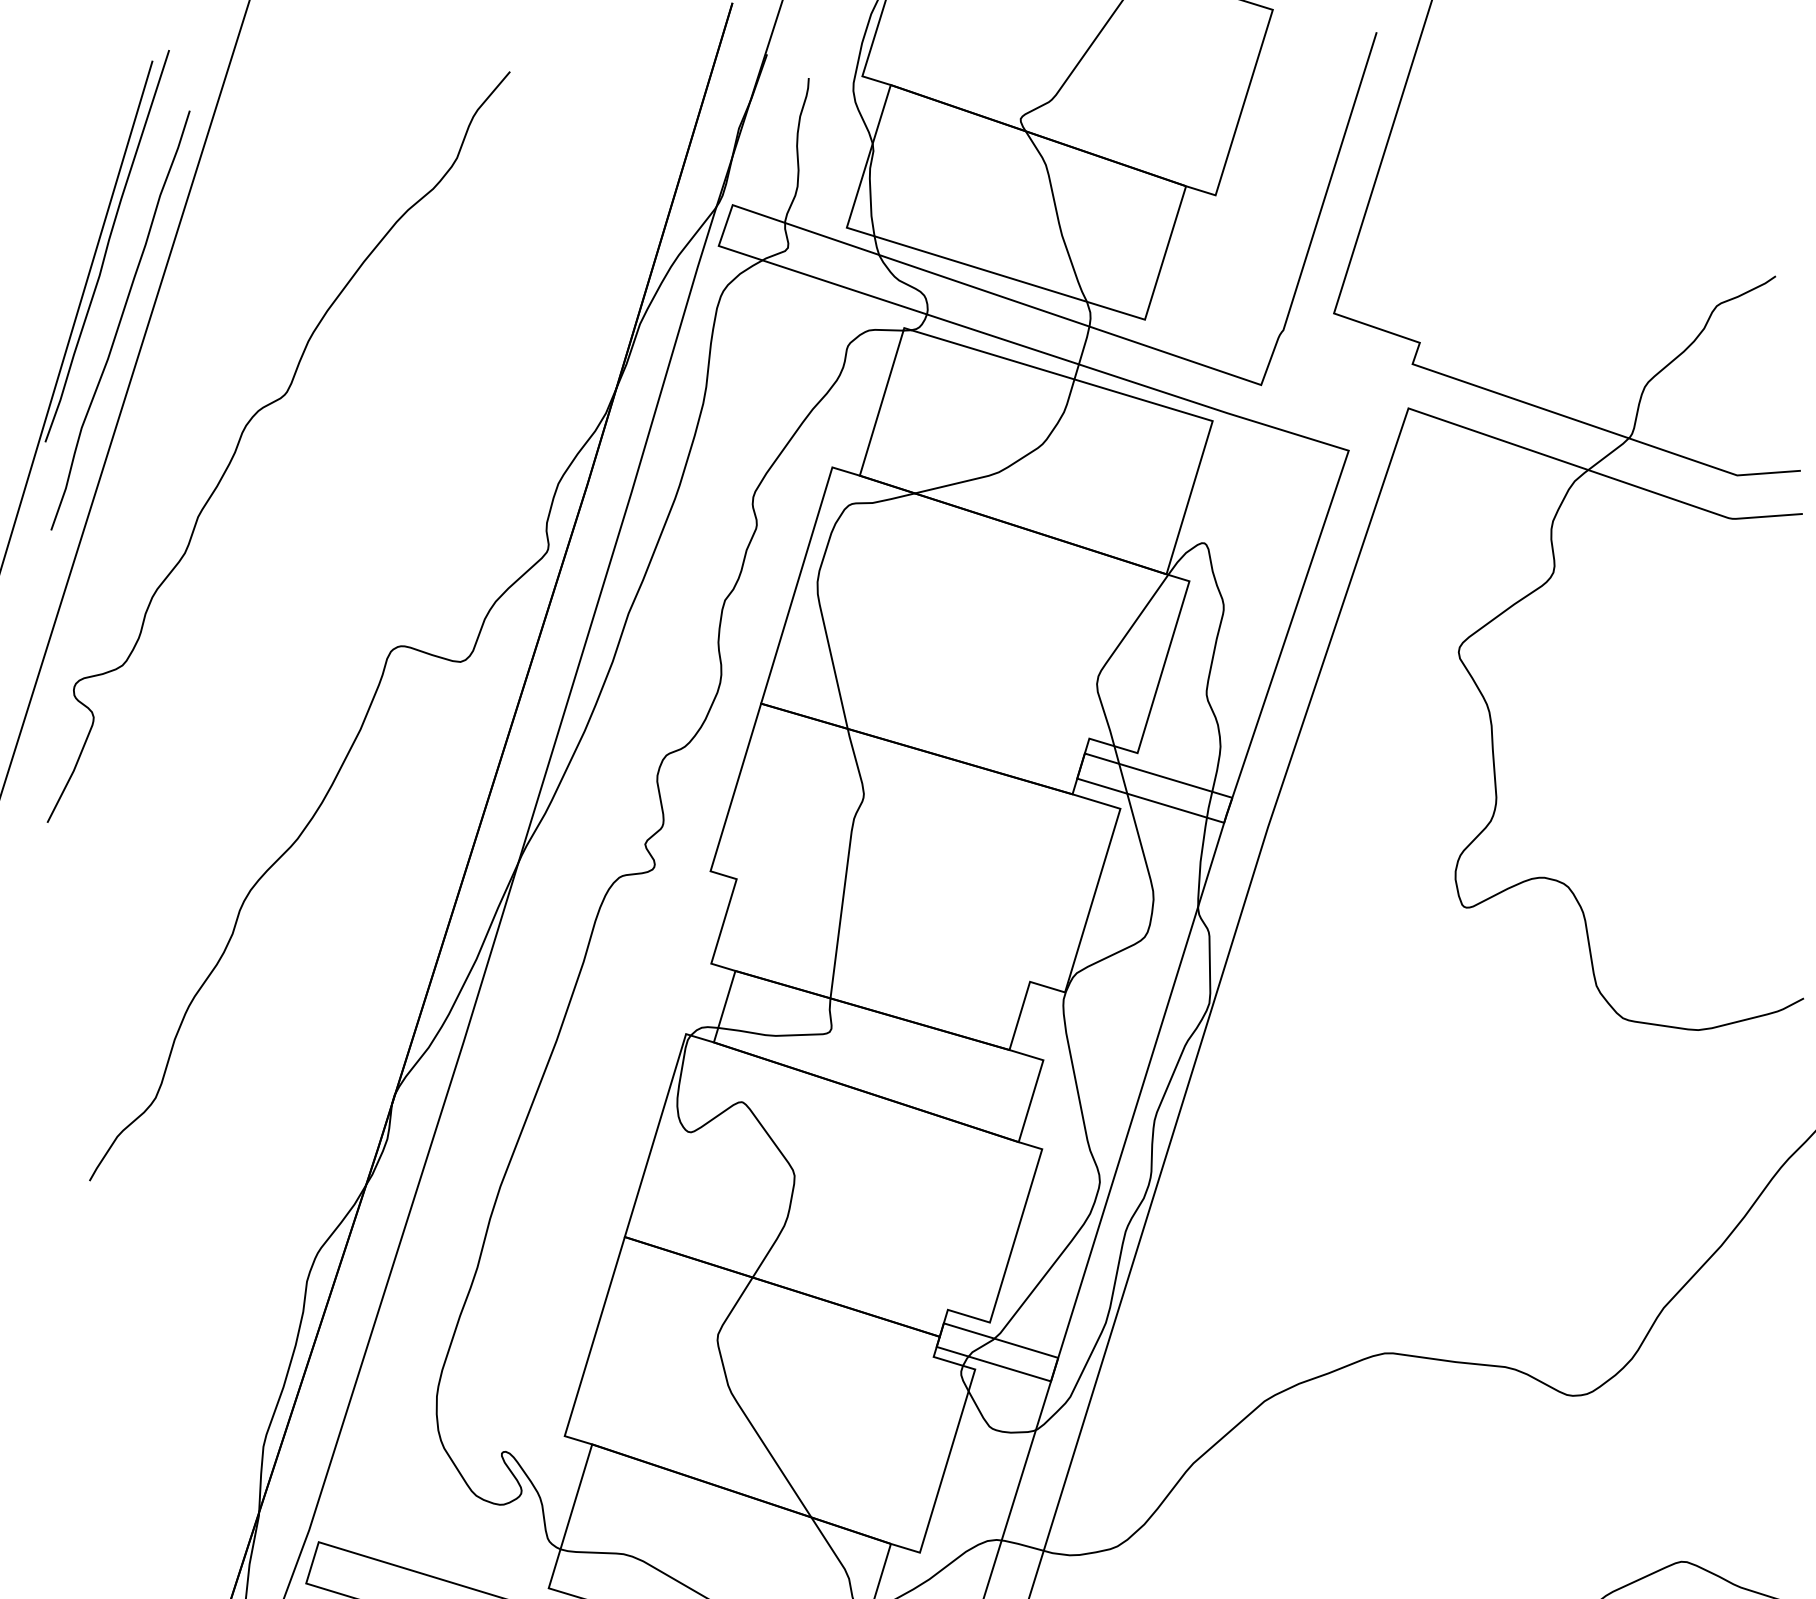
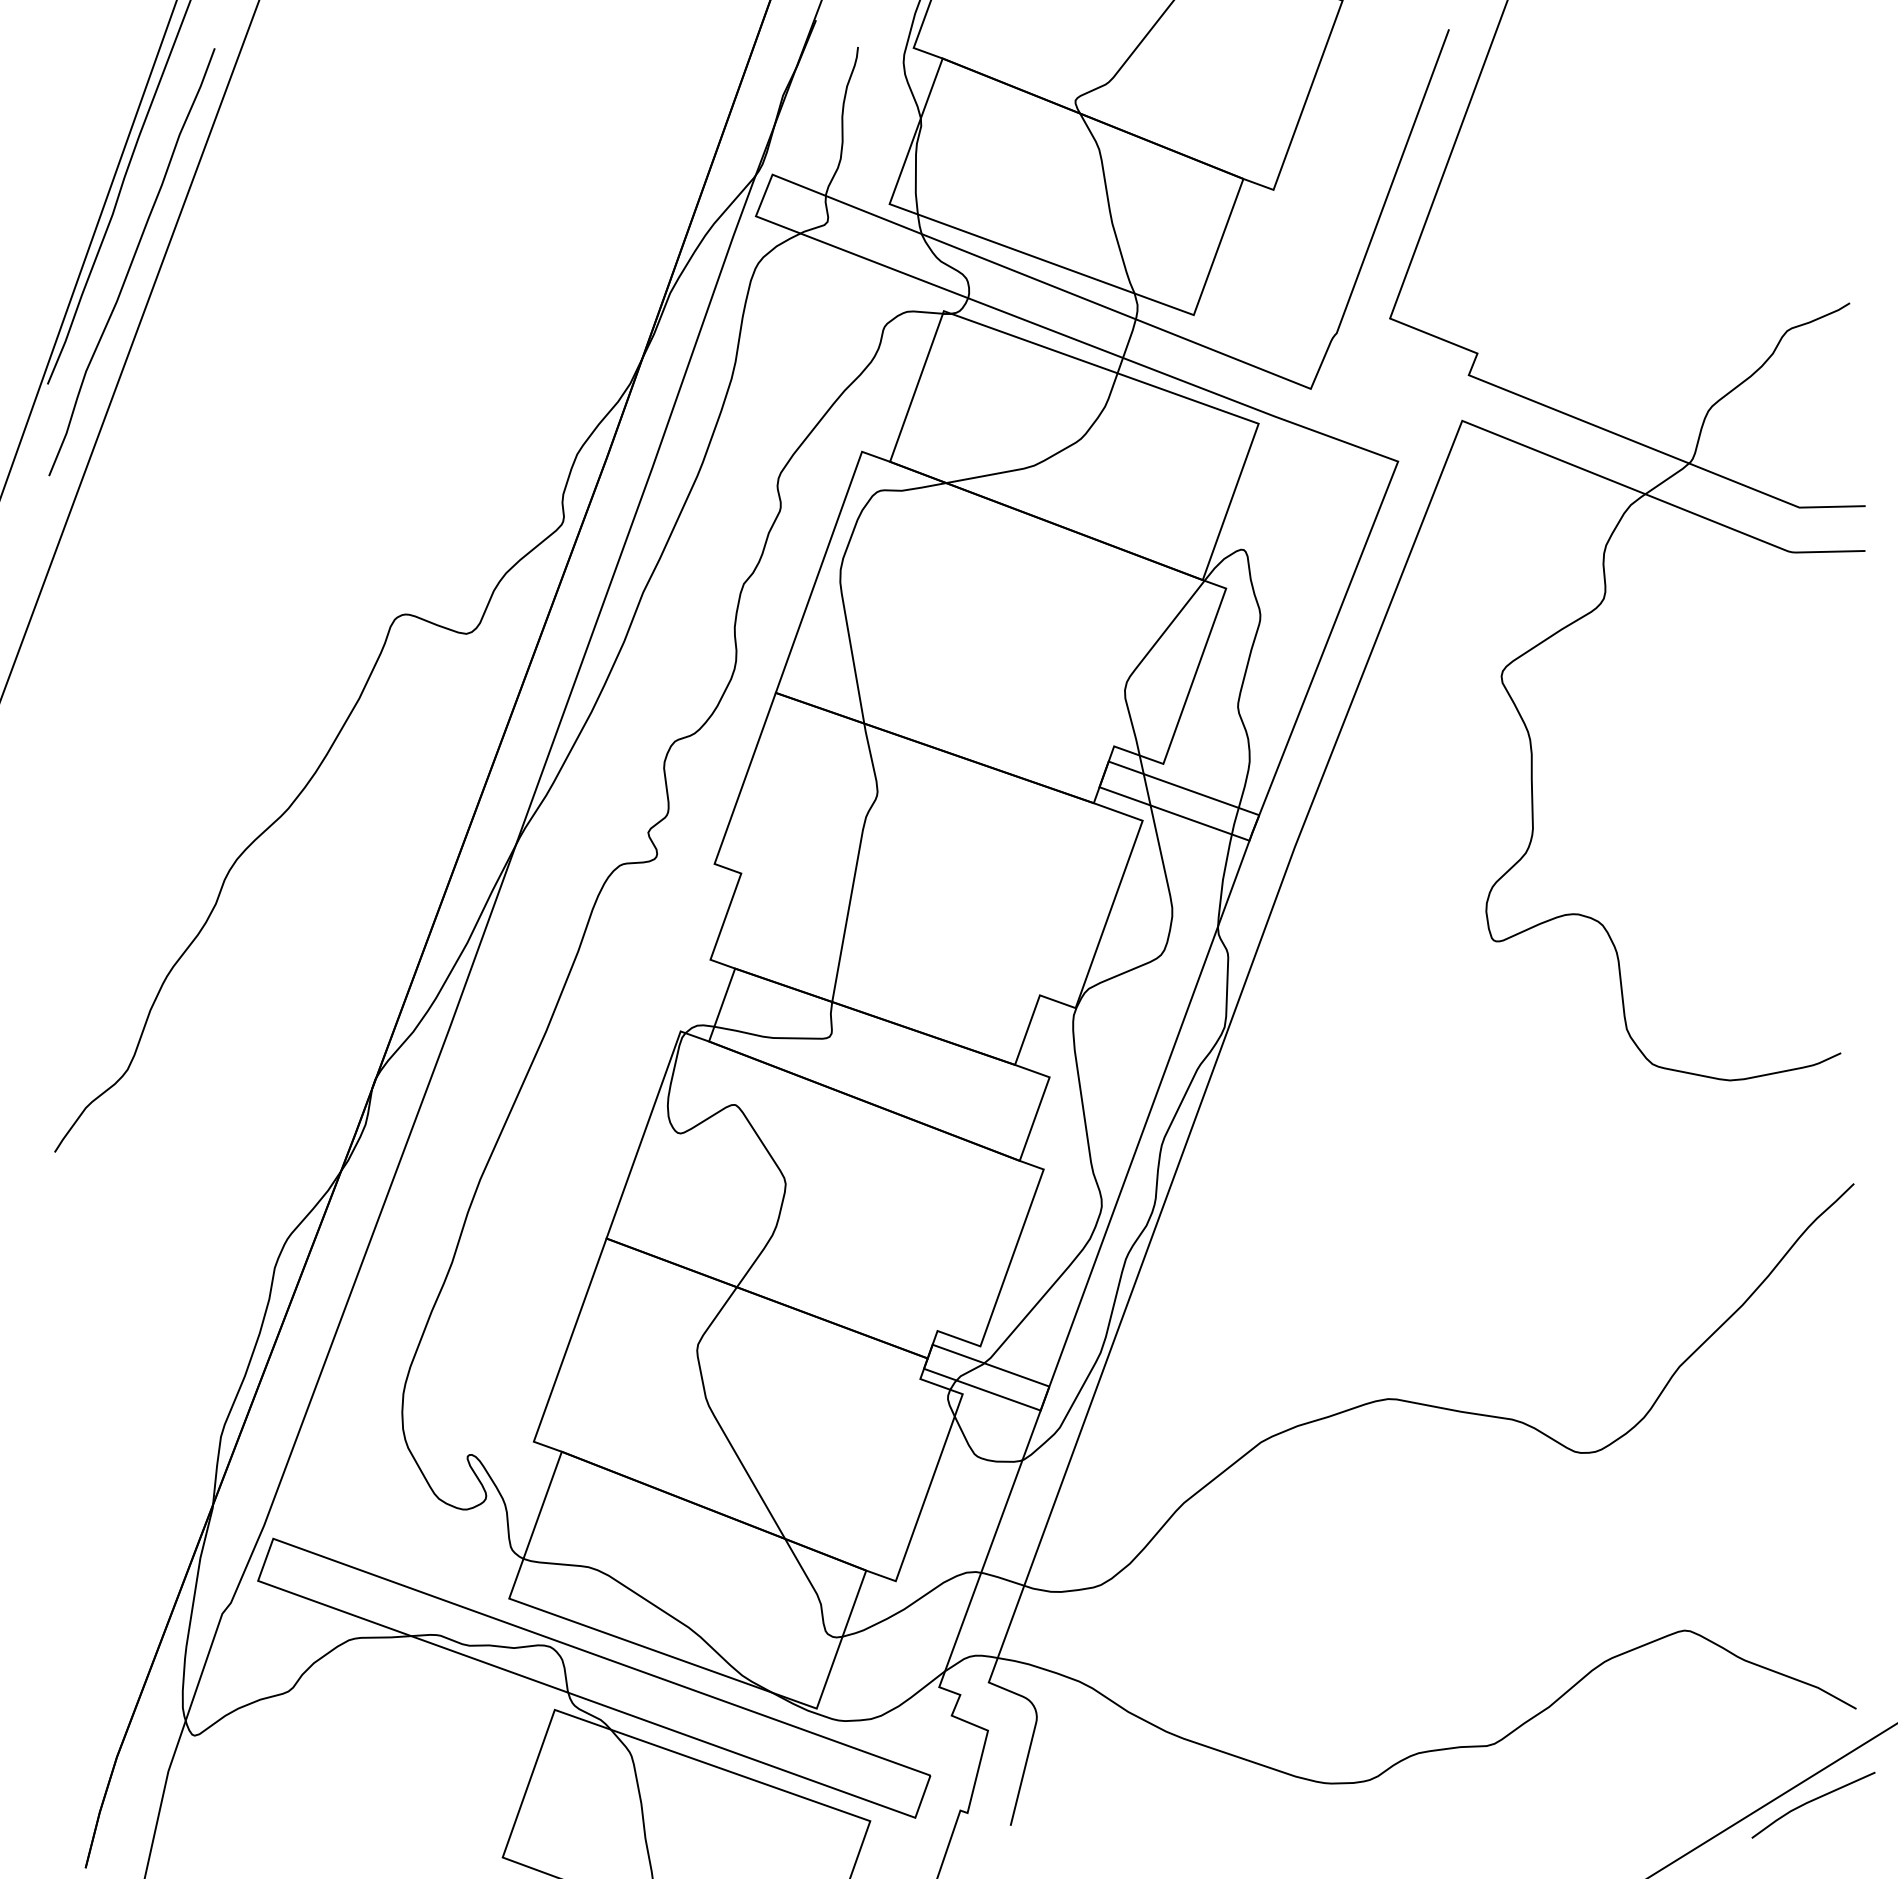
curve: (246, 428) -> (256, 380), removed

